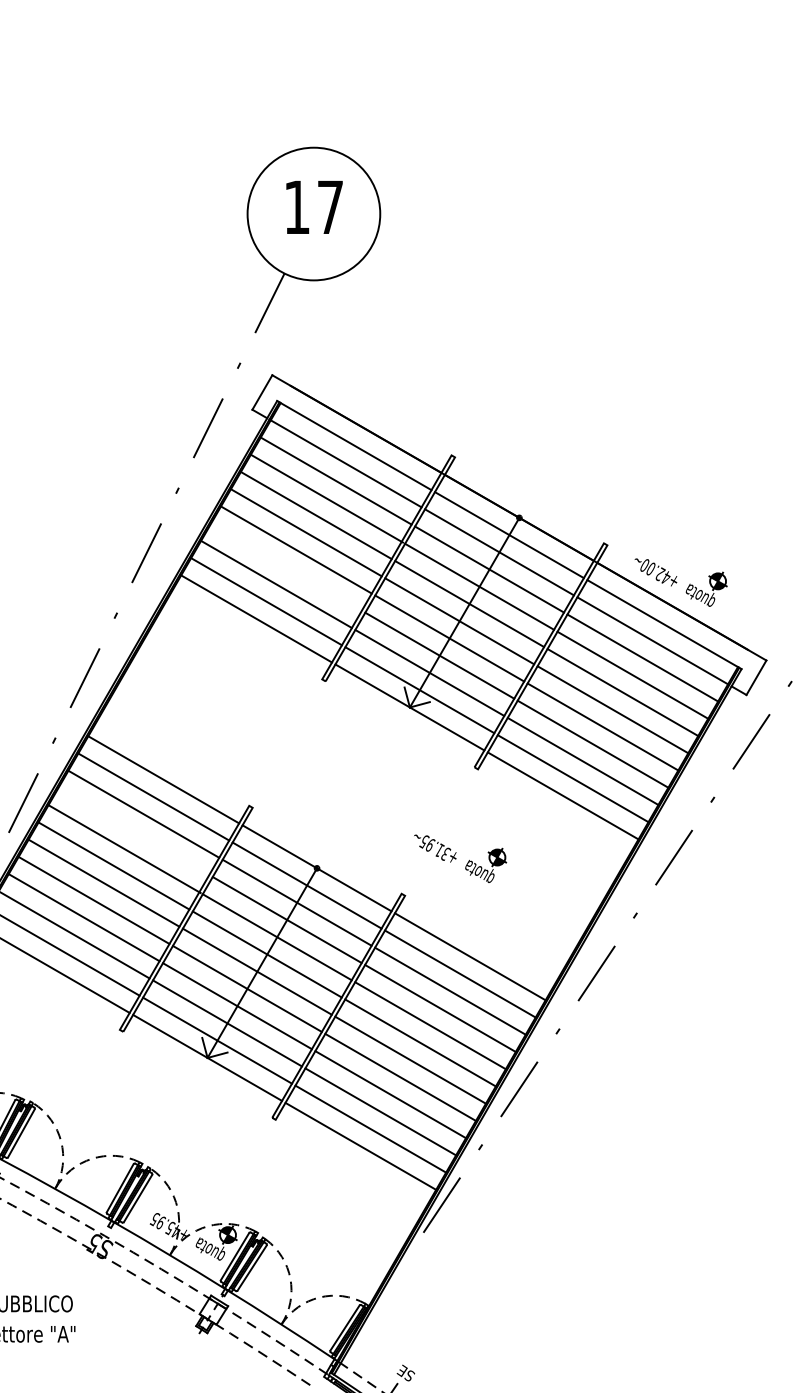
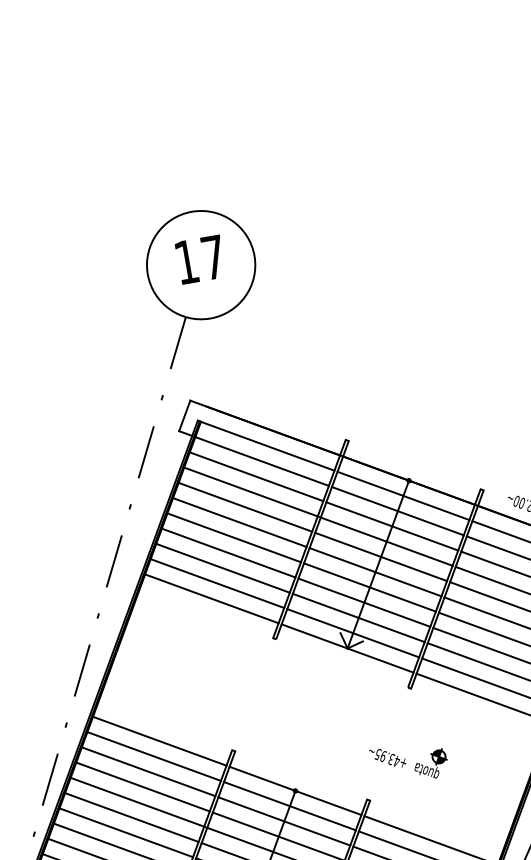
line: (286, 566) -> (228, 552), added
line: (133, 831) -> (142, 787), added
text: (443, 851) -> (394, 759), +31.95~ -> +43.95~

